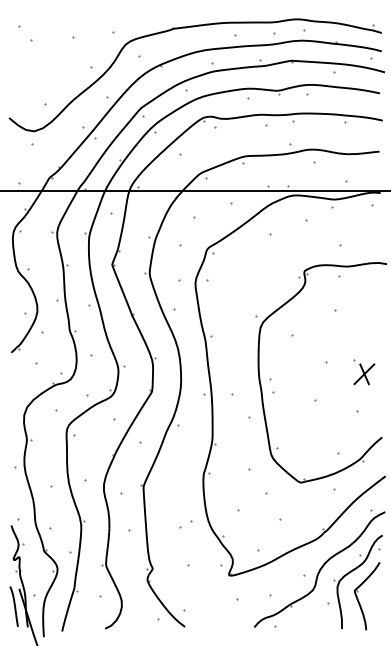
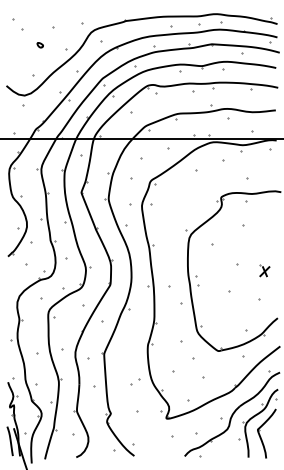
part: (55, 62) -> (40, 45), added
part: (364, 371) -> (264, 270), size x0.62

